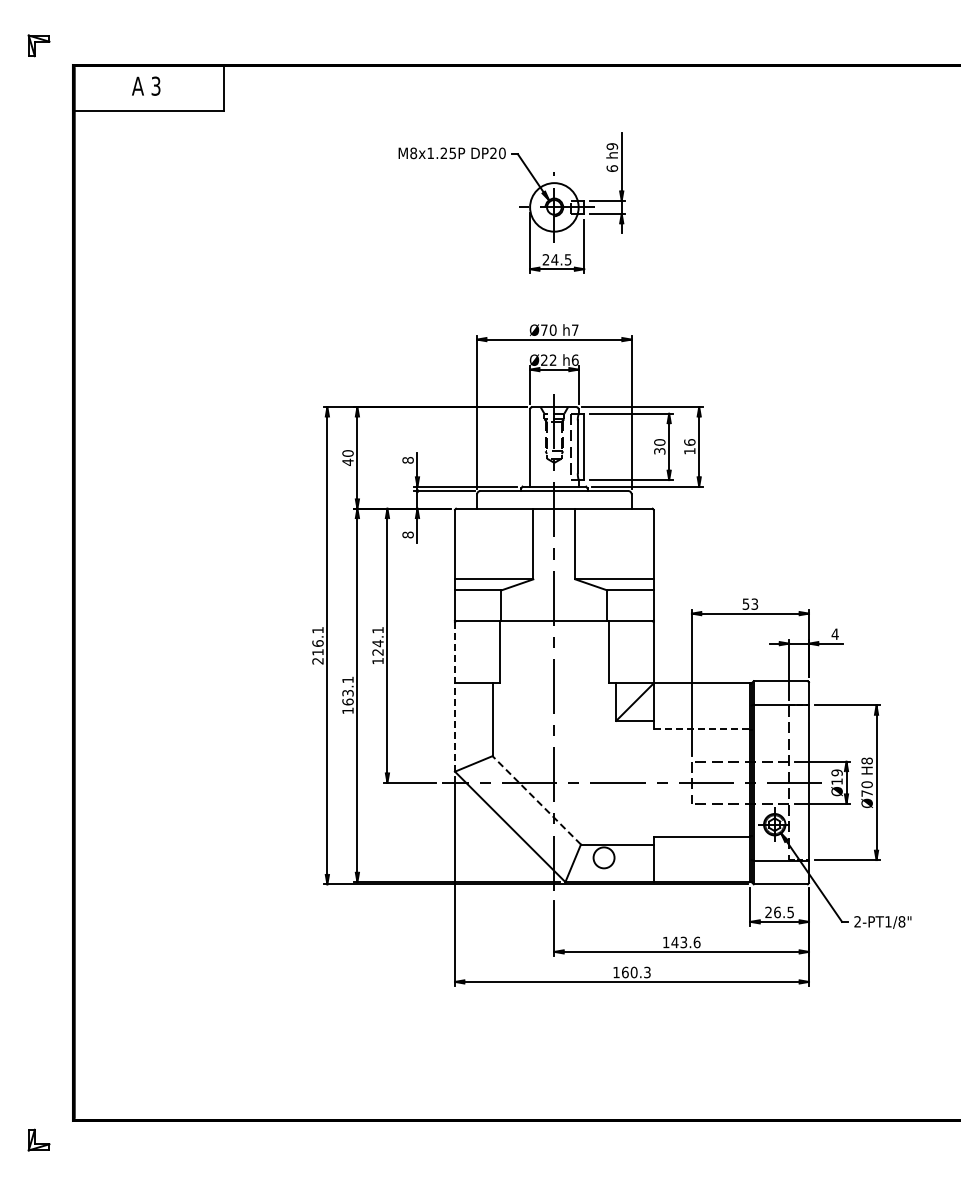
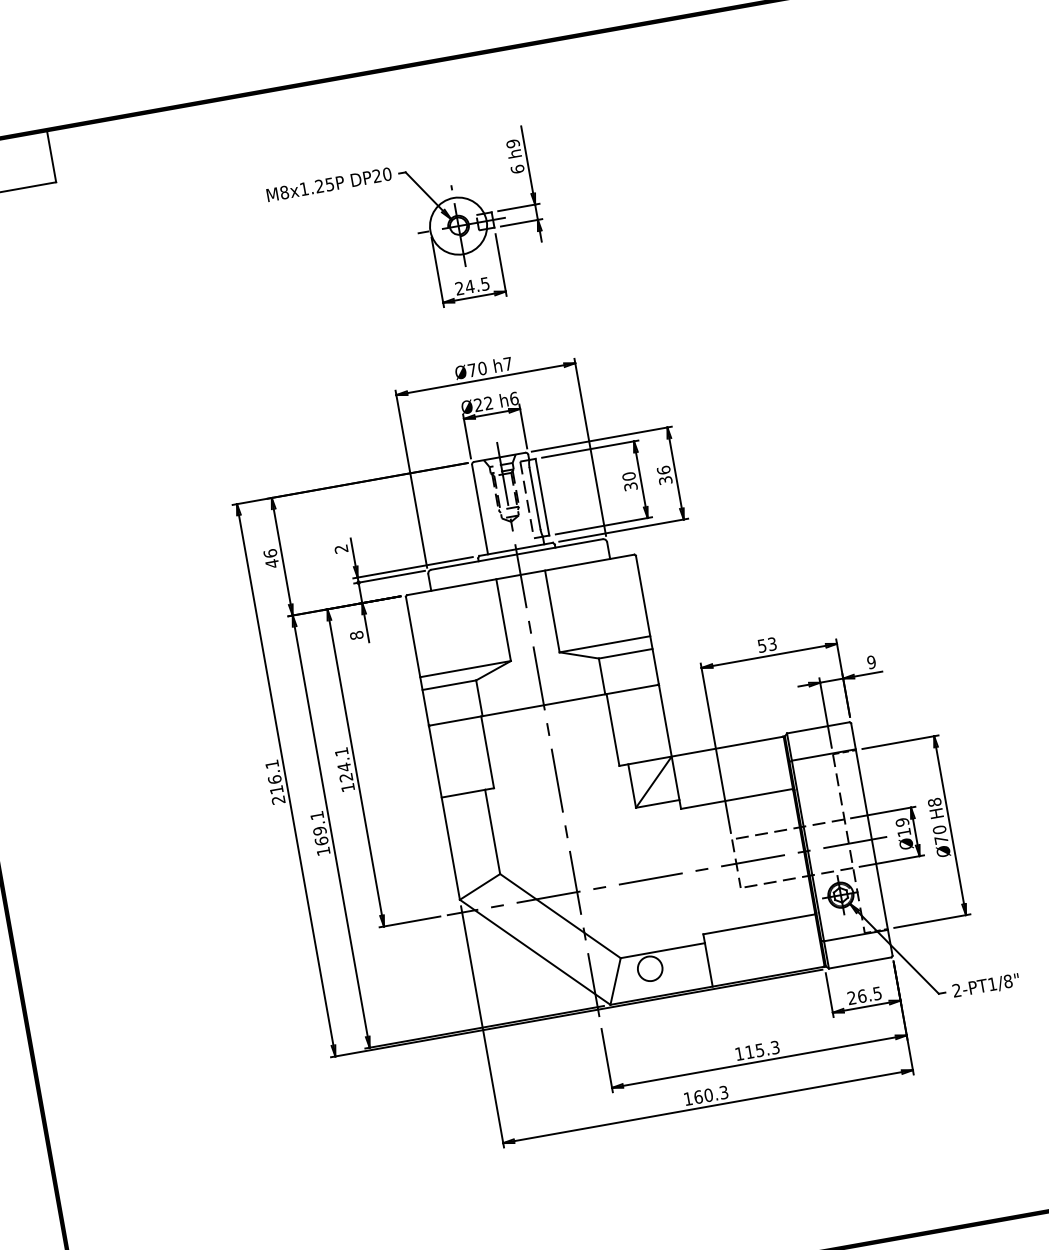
text: (689, 451) -> (665, 480), 16 -> 36
text: (347, 453) -> (269, 553), 40 -> 46
text: (407, 460) -> (340, 549), 8 -> 2
text: (834, 633) -> (870, 661), 4 -> 9
text: (347, 692) -> (319, 830), 163.1 -> 169.1
line: (455, 696) -> (444, 812), dashed -> solid
line: (702, 728) -> (737, 798), dashed -> solid
line: (536, 800) -> (560, 916), dashed -> solid
text: (685, 942) -> (761, 1049), 143.6 -> 115.3

